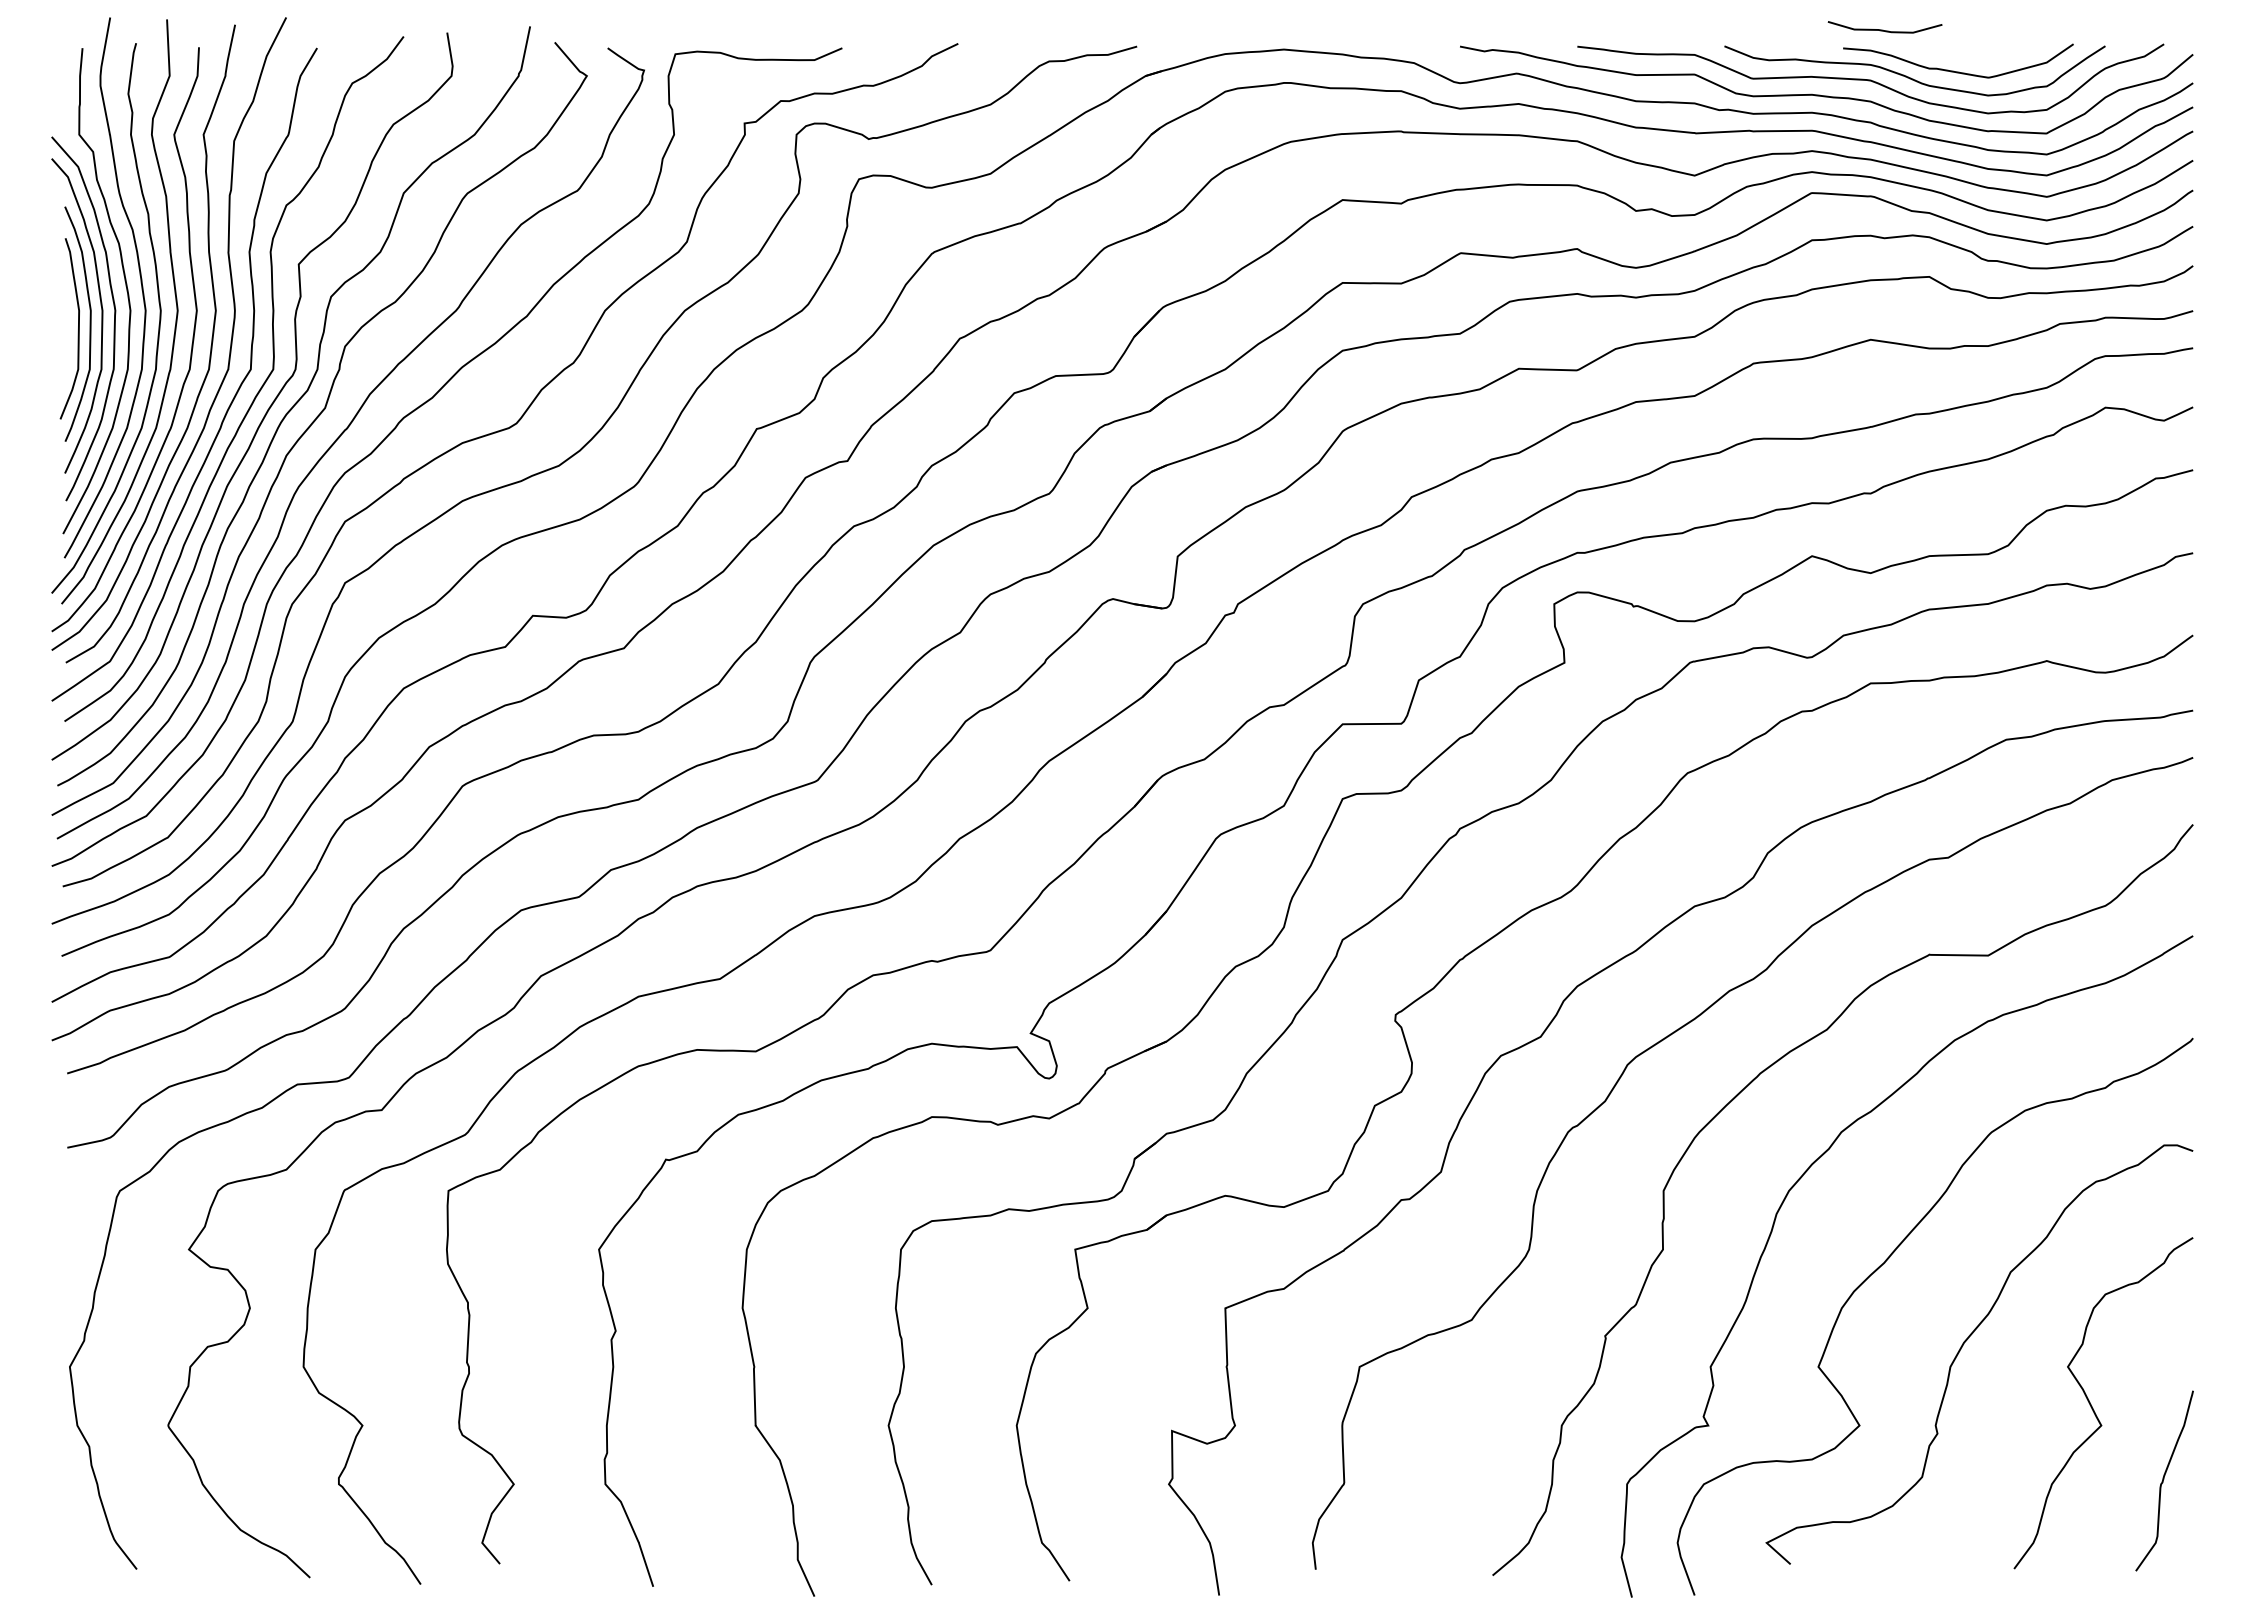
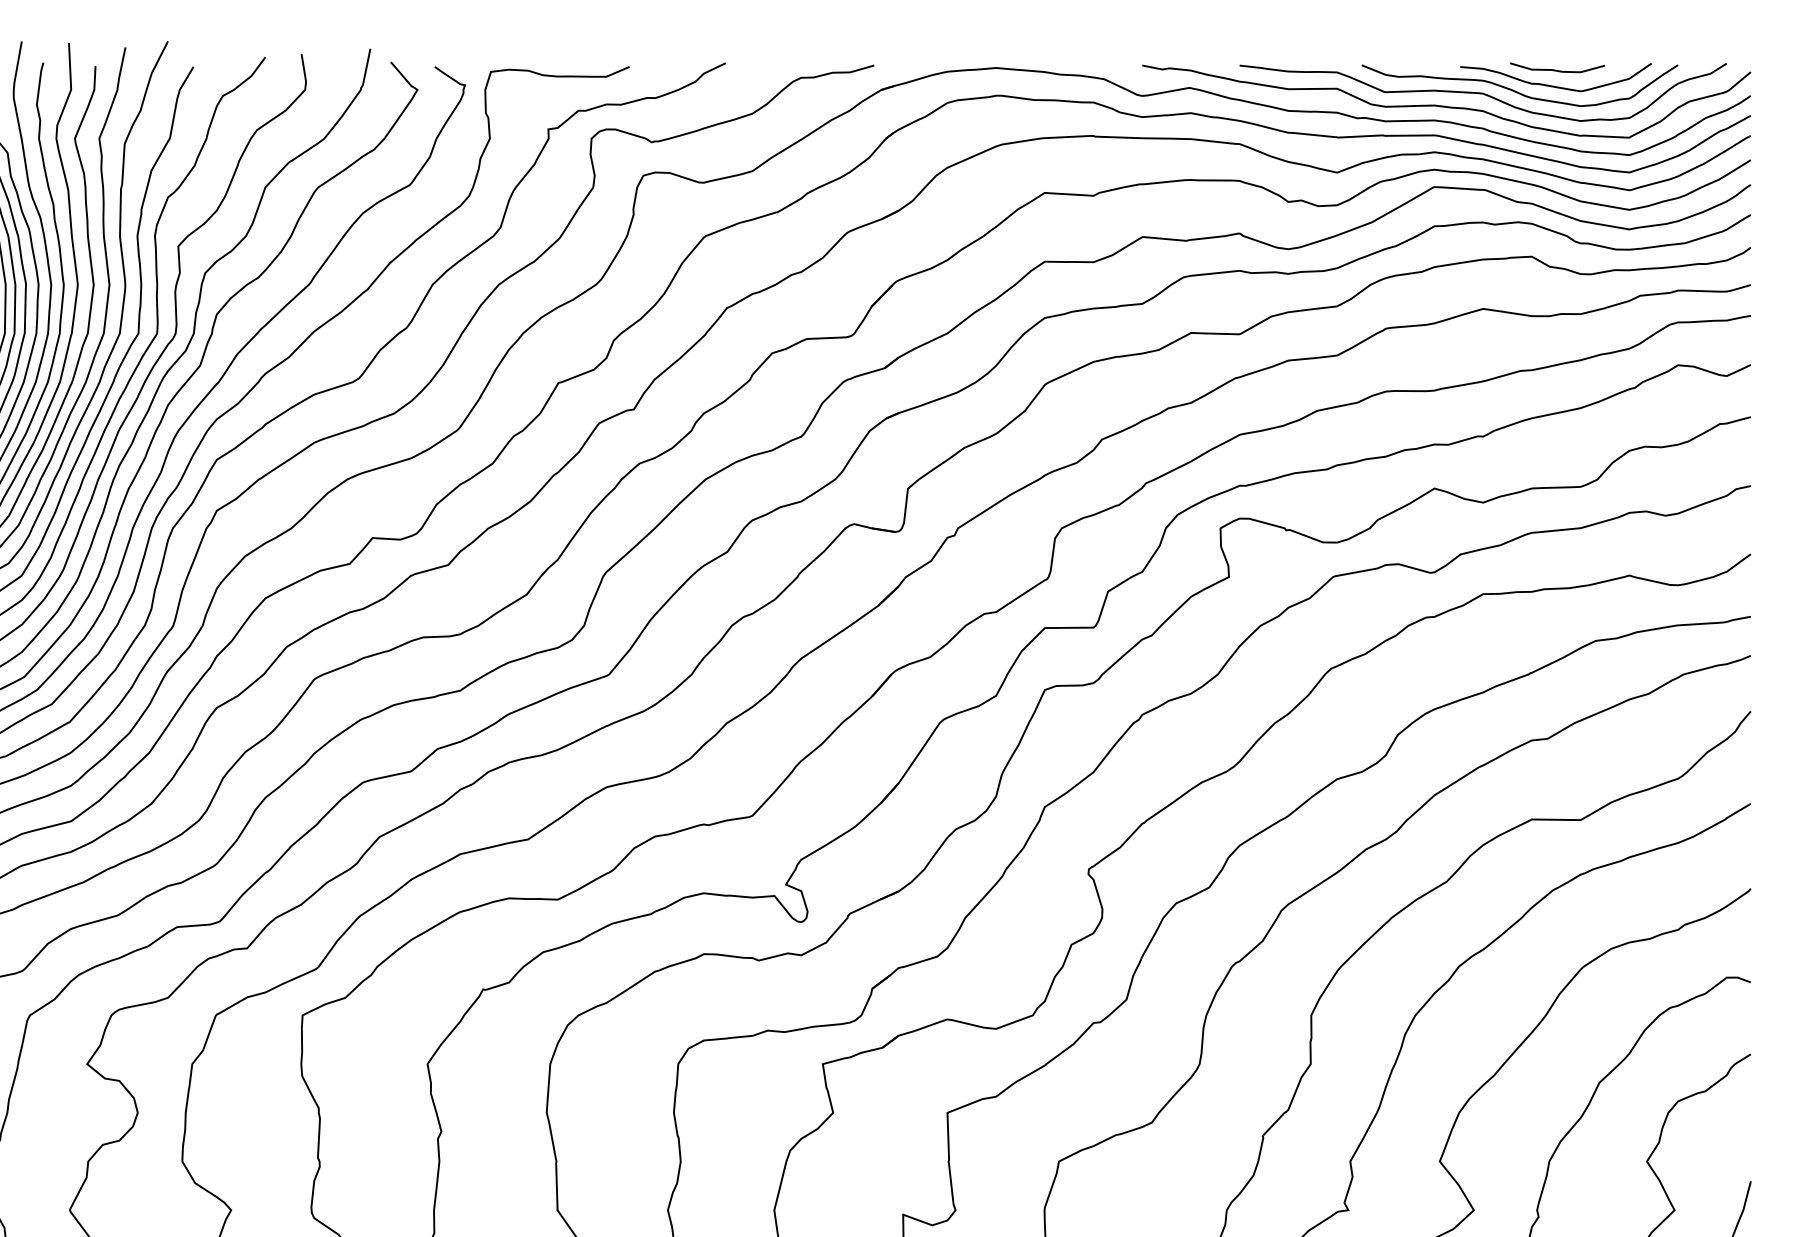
curve: (1883, 29) -> (1556, 69), moved

